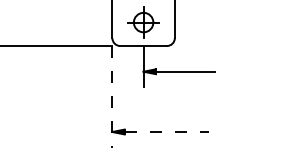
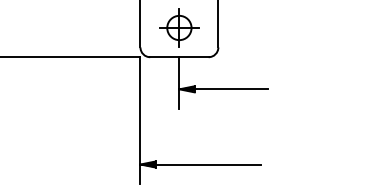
line: (112, 96) -> (140, 120), dashed -> solid
line: (167, 132) -> (209, 165), dashed -> solid

